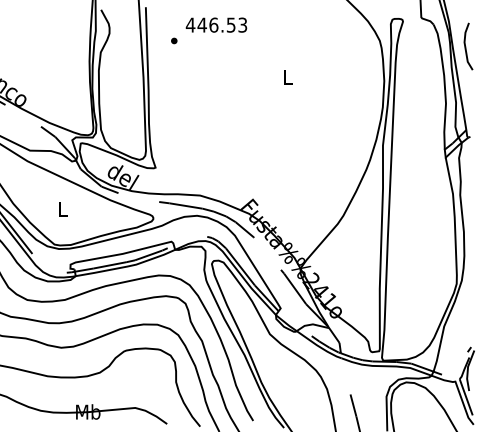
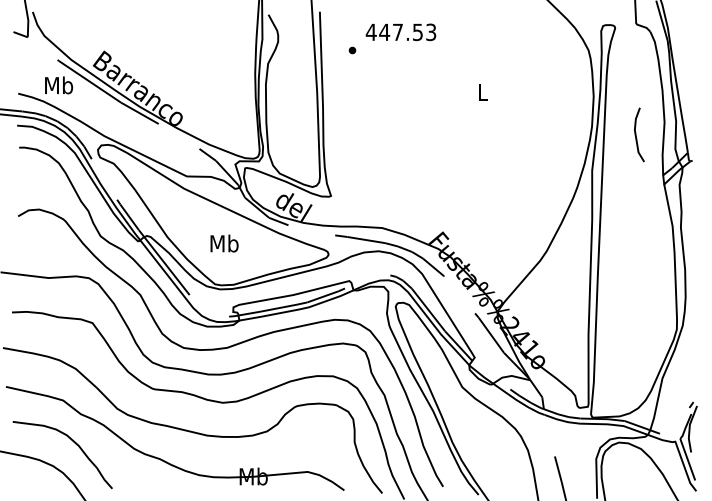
text: (213, 25) -> (397, 32), 446.53 -> 447.53
line: (465, 46) -> (636, 134), moved
text: (62, 209) -> (224, 243), L -> Mb

